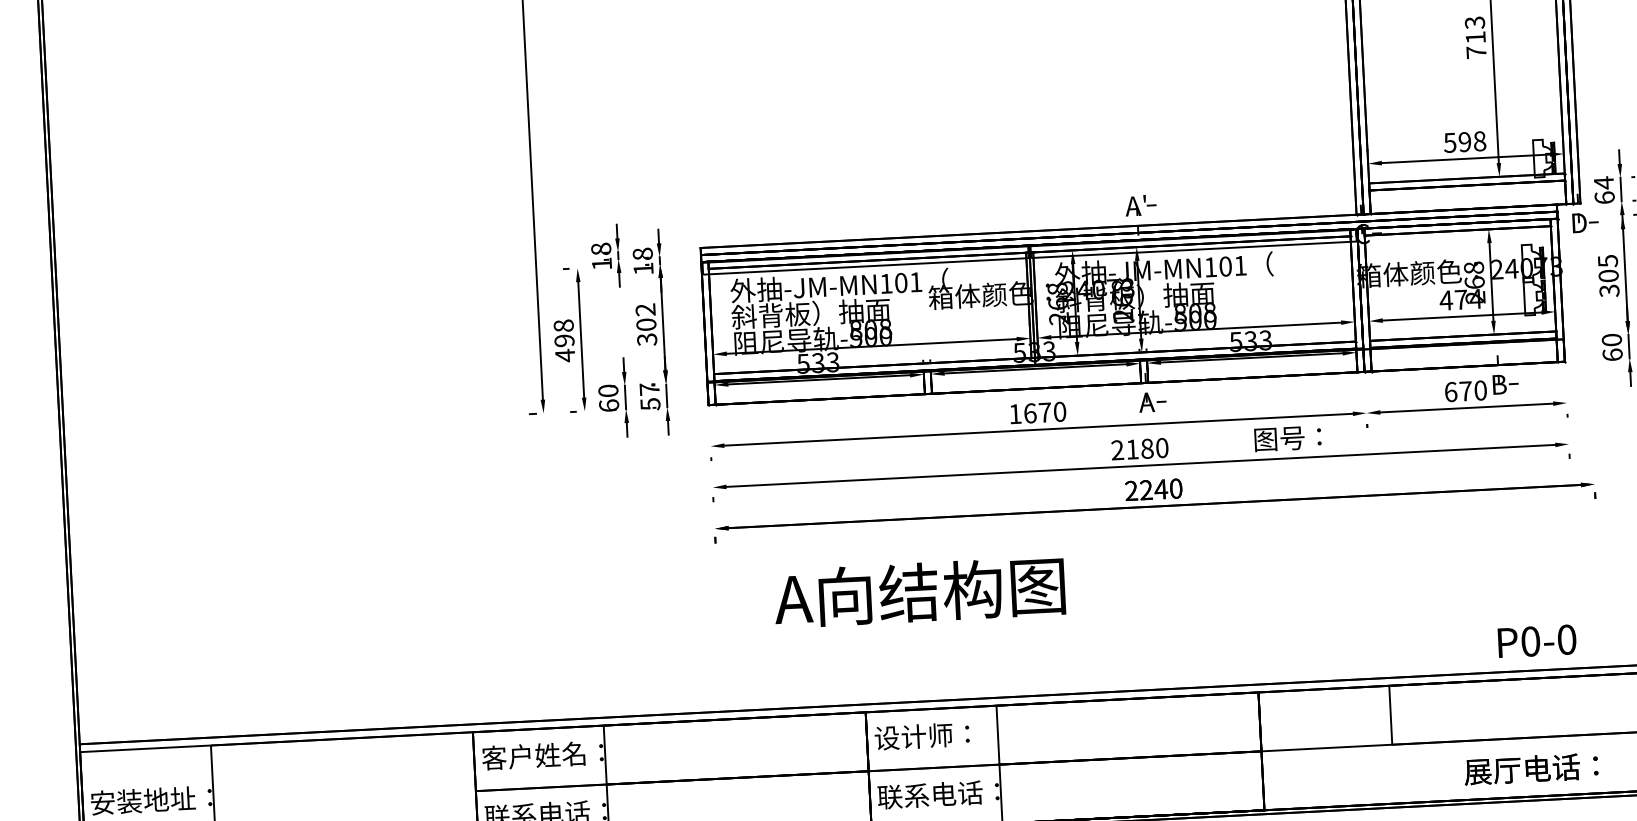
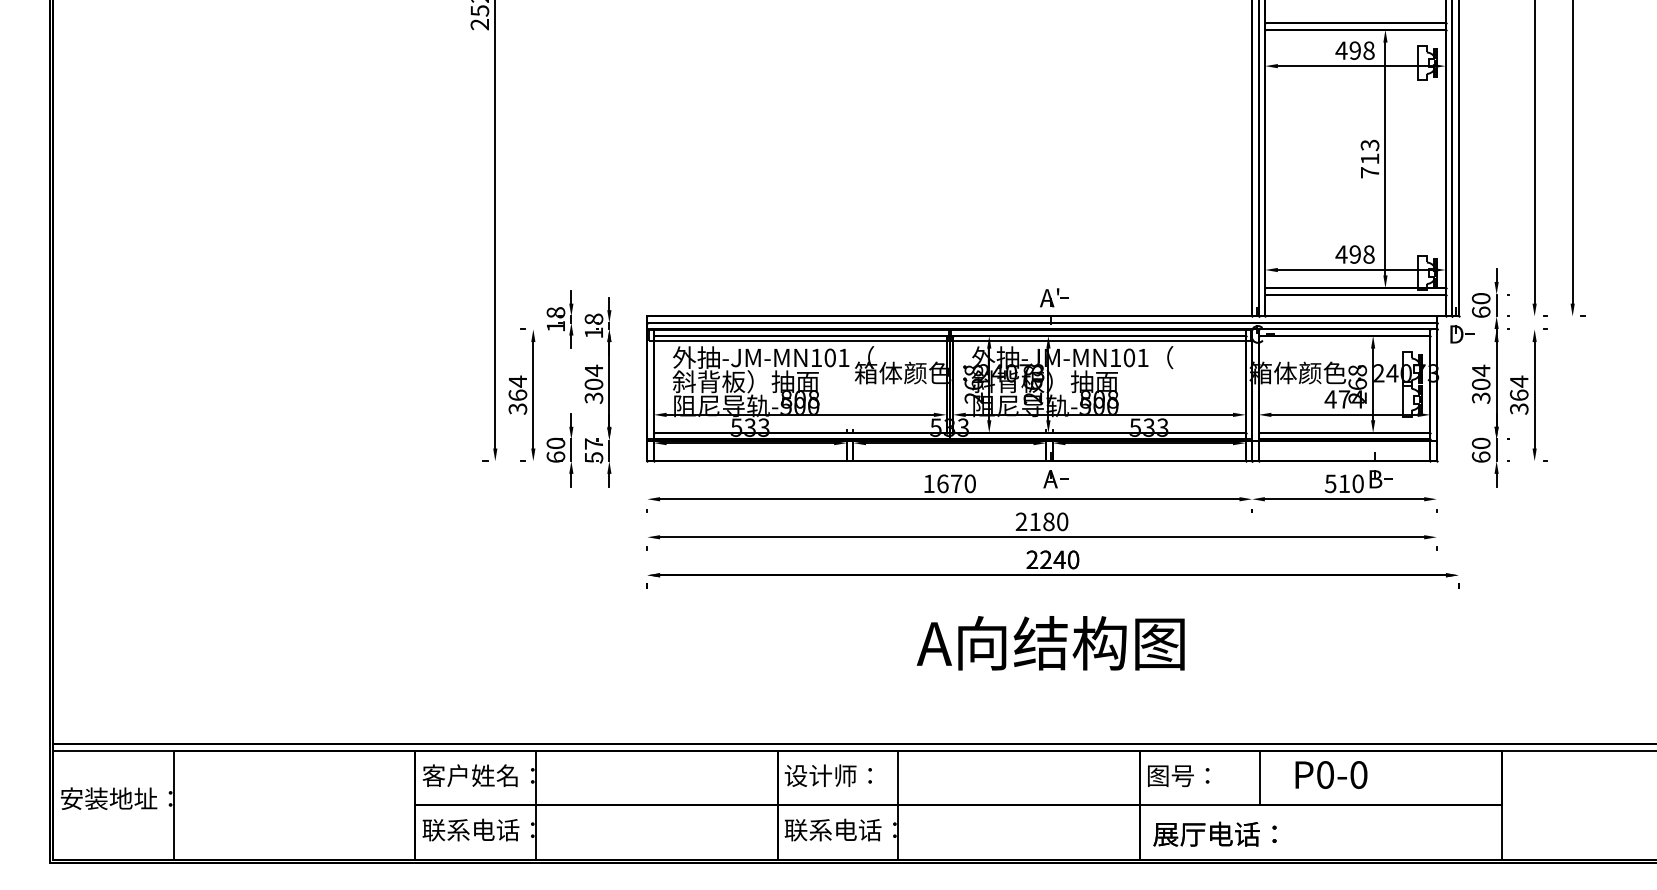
text: (1450, 142) -> (1341, 254), 598 -> 498
text: (1603, 182) -> (1480, 298), 64 -> 60
text: (1608, 260) -> (1481, 370), 305 -> 304
text: (645, 309) -> (593, 370), 302 -> 304
text: (564, 340) -> (517, 395), 498 -> 364
text: (1458, 391) -> (1337, 483), 670 -> 510
text: (1287, 438) -> (1178, 775), moved
text: (919, 592) -> (1050, 643), moved
text: (1537, 640) -> (1331, 774), moved
text: (1530, 768) -> (1214, 833), moved

